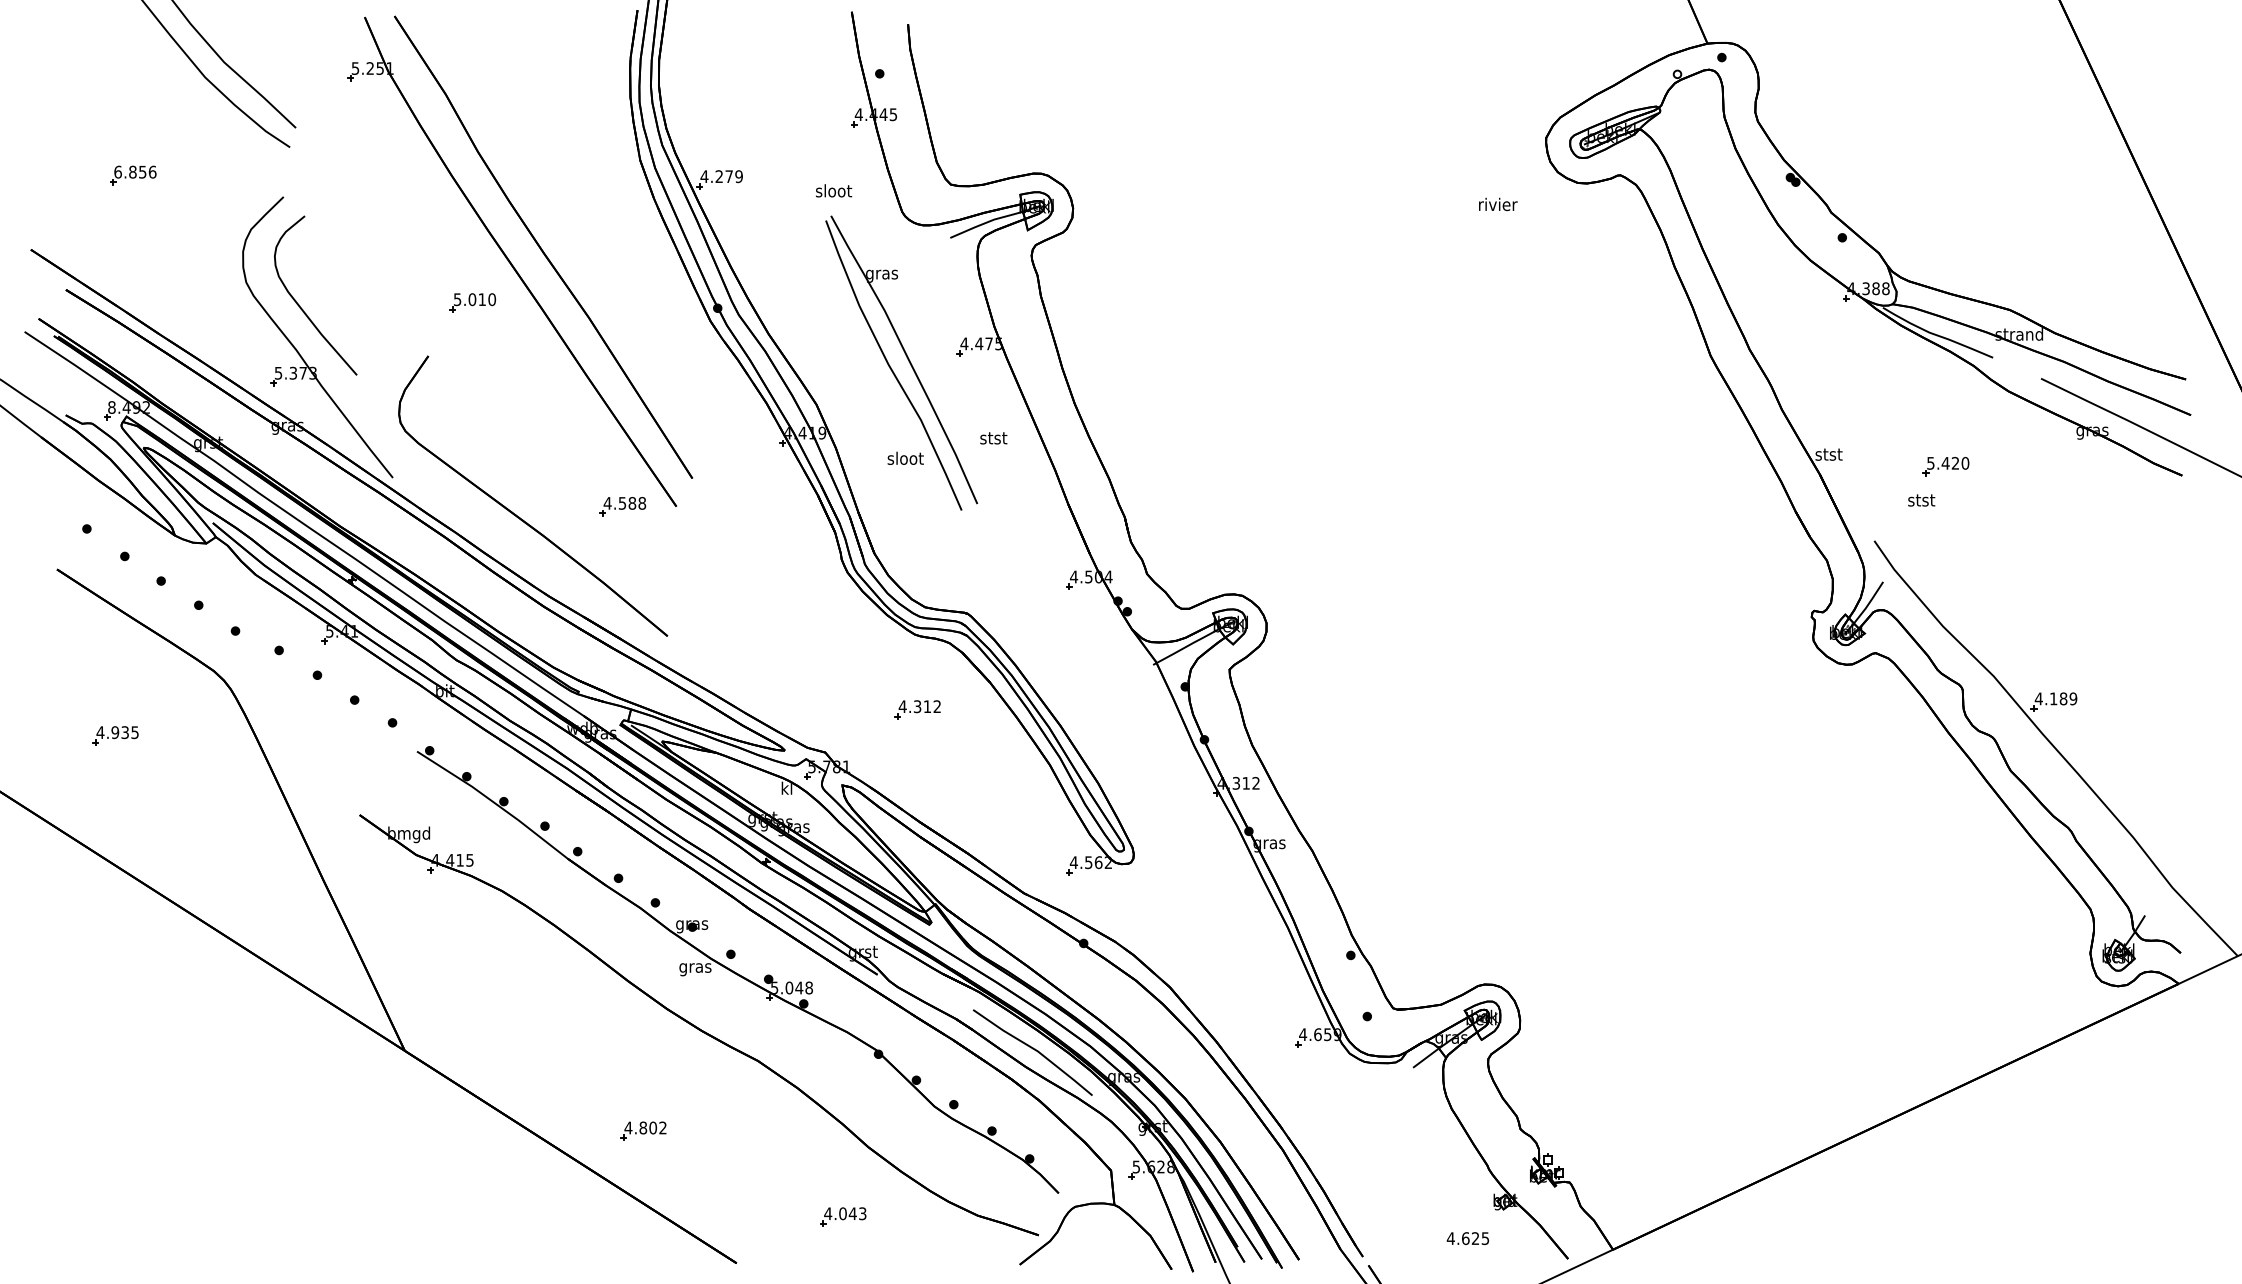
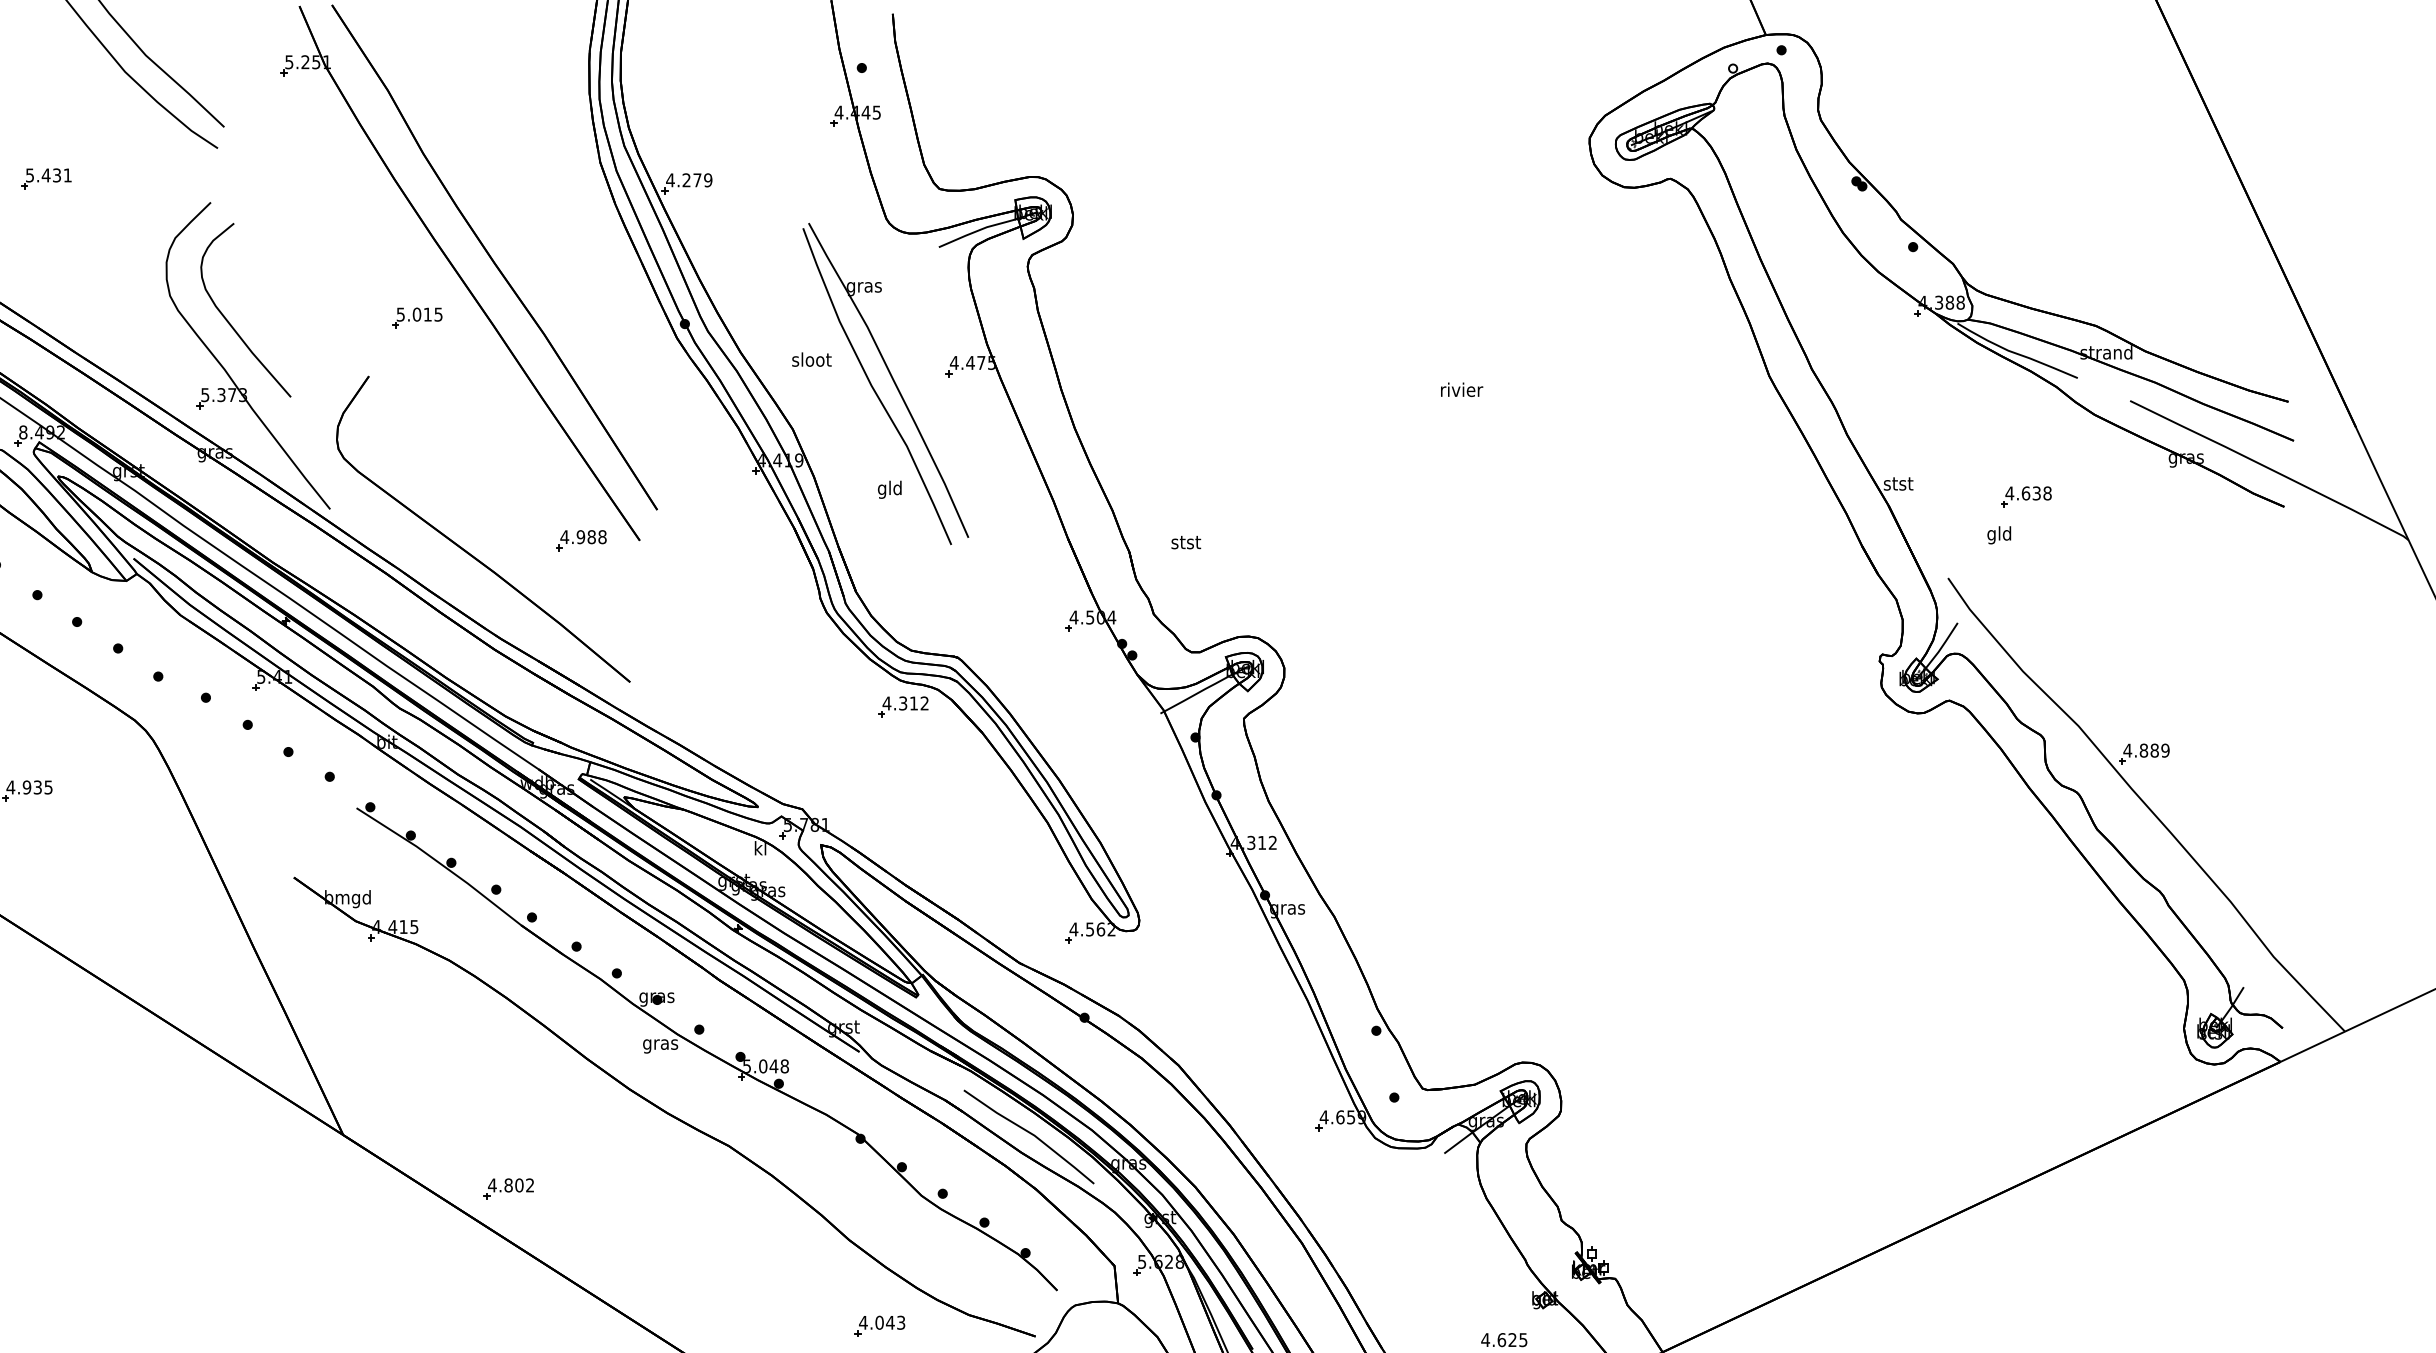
text: (135, 171) -> (49, 174), 6.856 -> 5.431
text: (834, 190) -> (812, 359), moved
text: (1498, 204) -> (1462, 389), moved
text: (492, 299) -> (438, 314), 5.010 -> 5.015
text: (993, 438) -> (1185, 542), moved
text: (905, 459) -> (889, 489), sloot -> gld
text: (1947, 462) -> (2027, 492), 5.420 -> 4.638
text: (1921, 501) -> (1999, 535), stst -> gld
text: (622, 503) -> (580, 537), 4.588 -> 4.988
text: (2053, 698) -> (2143, 750), 4.189 -> 4.889
part: (917, 709) -> (903, 706), moved
part: (643, 1130) -> (508, 1188), moved
part: (843, 1216) -> (880, 1325), moved

